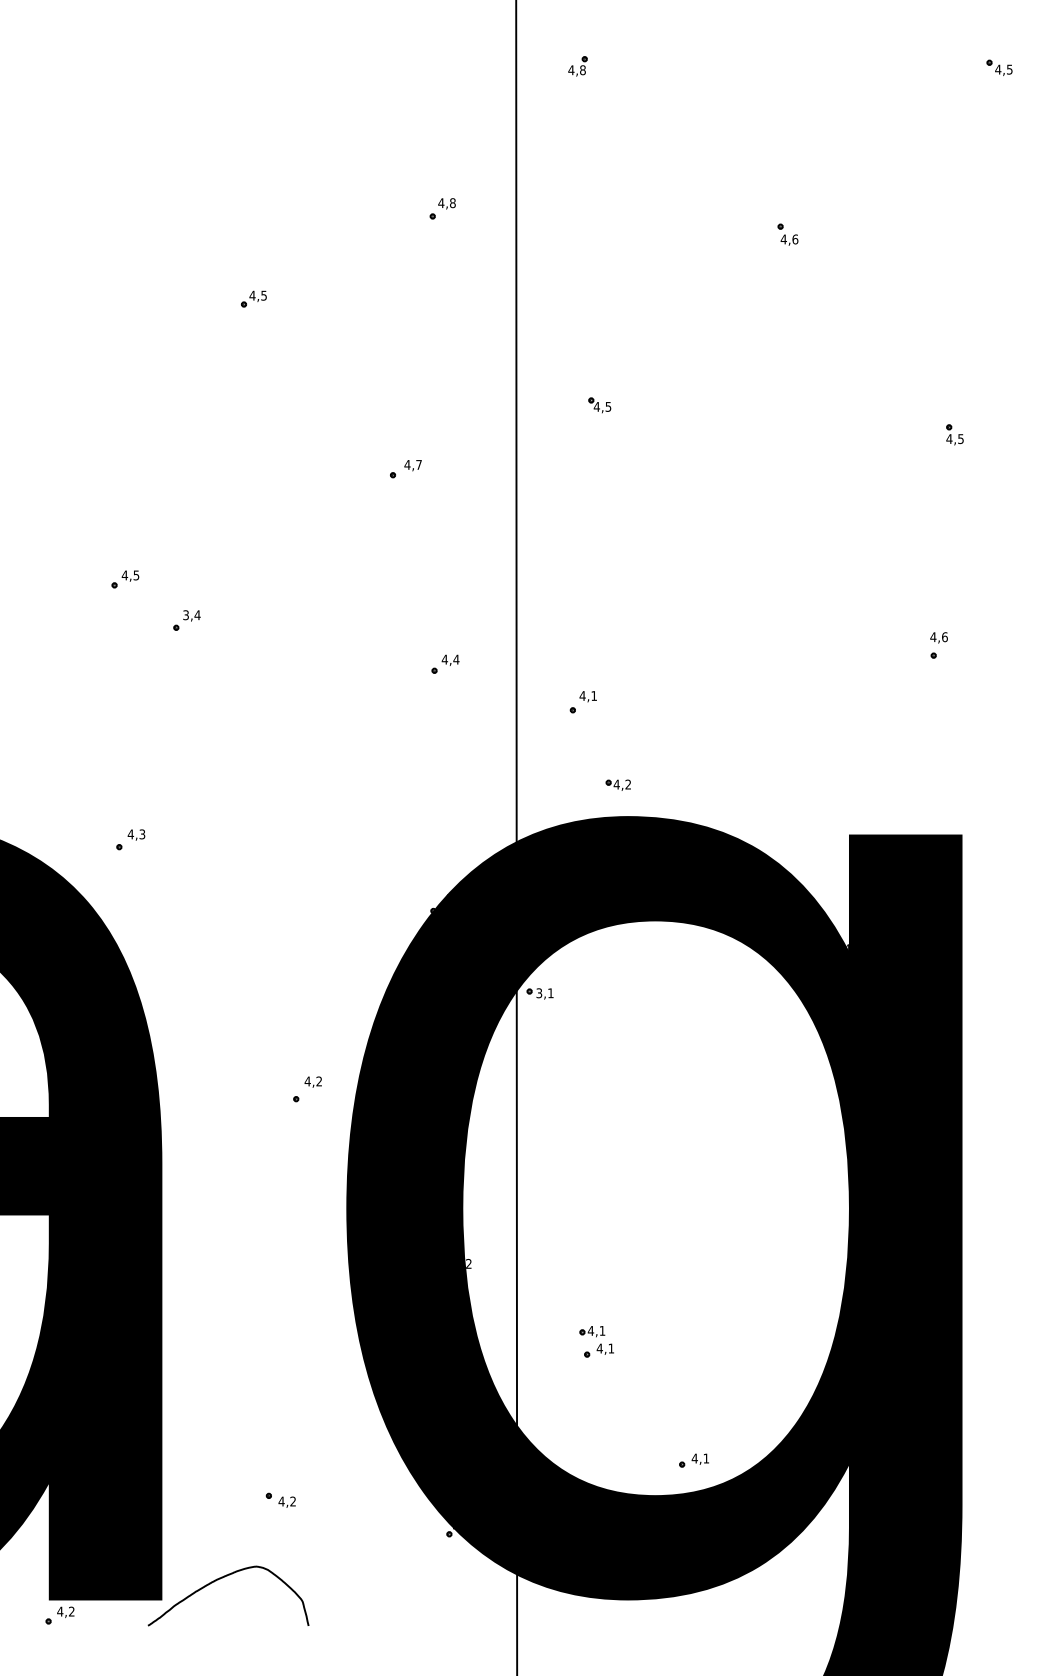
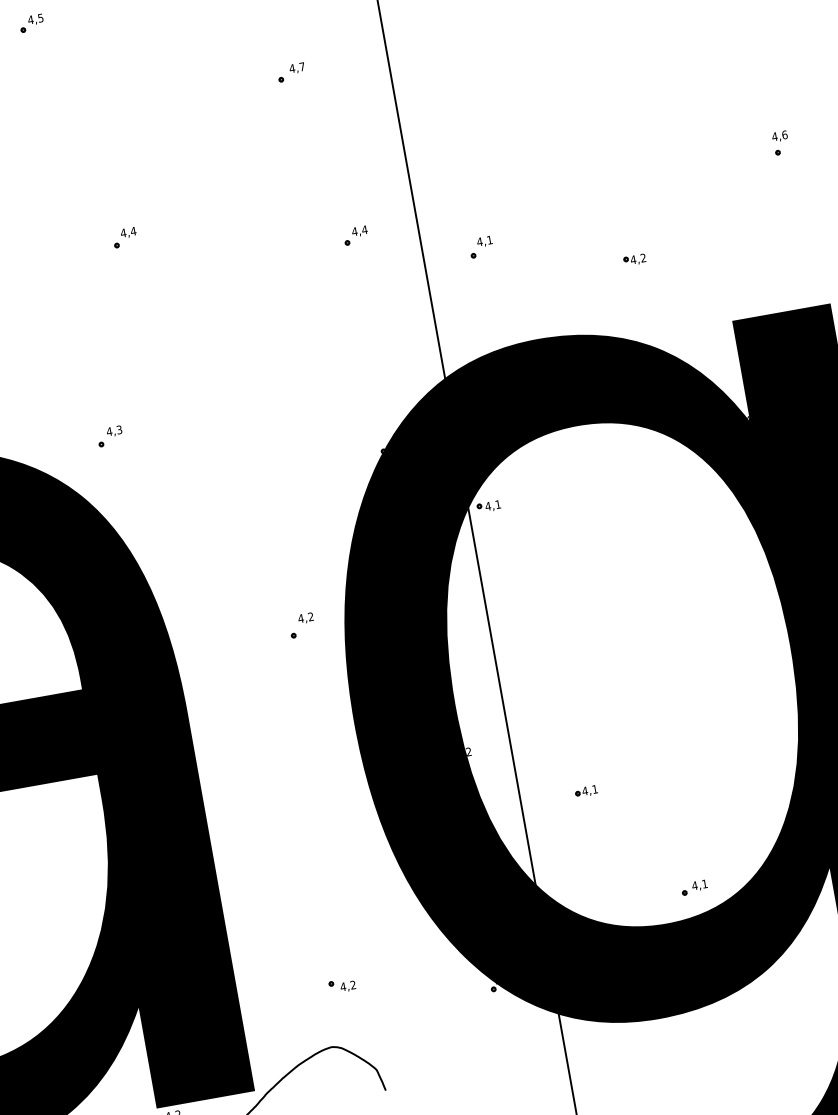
part: (125, 579) -> (31, 23), moved
text: (185, 615) -> (123, 233), 3,4 -> 4,4
part: (617, 784) -> (634, 259), moved
text: (539, 993) -> (488, 506), 3,1 -> 4,1
part: (598, 1350) -> (594, 806), removed

